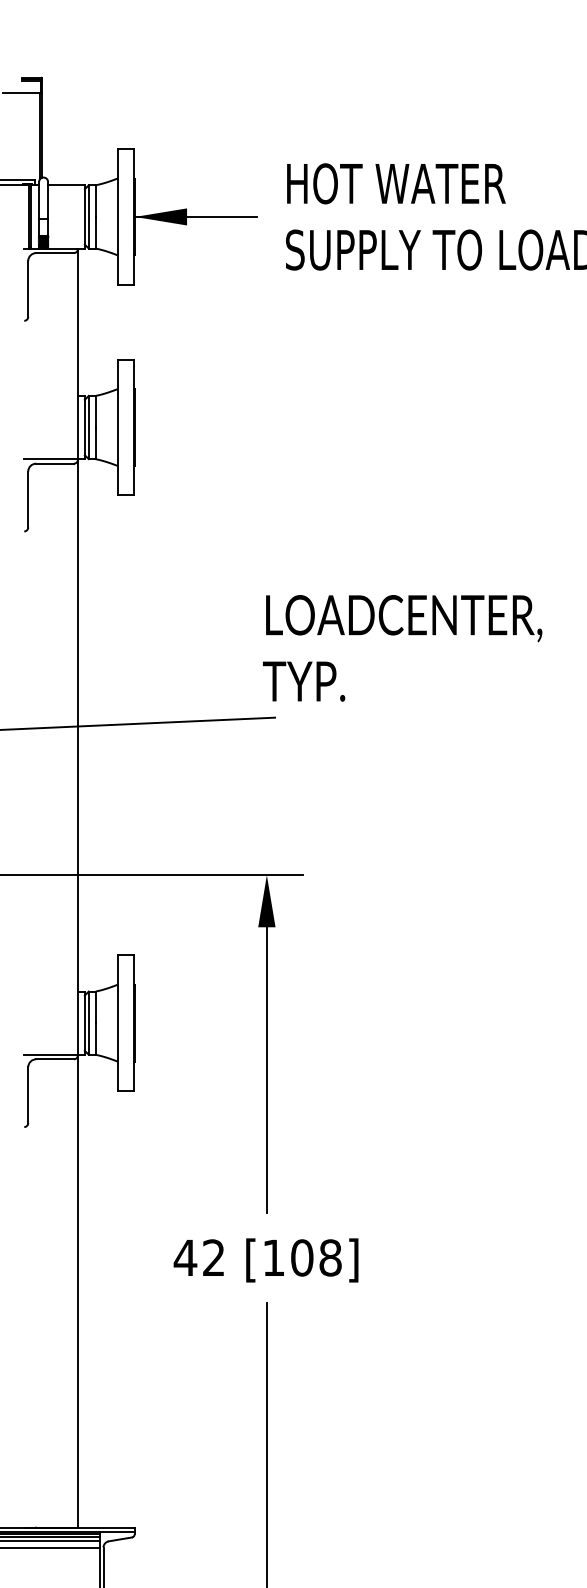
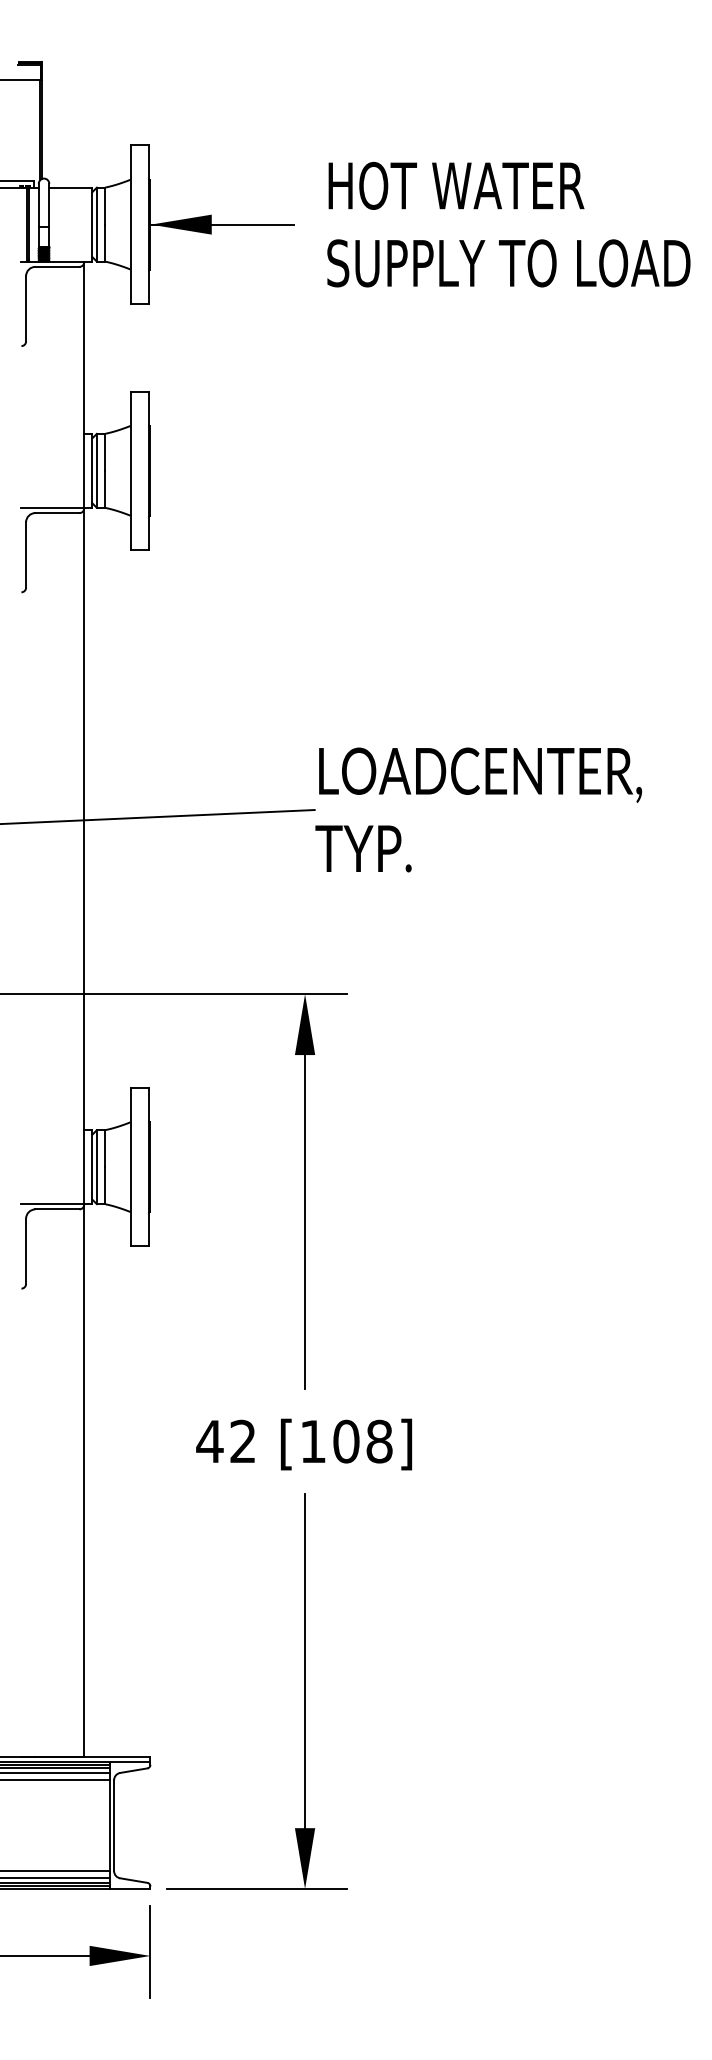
text: (402, 647) -> (478, 809), moved

